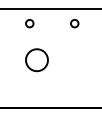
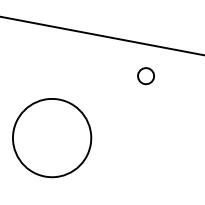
circle: (29, 23) -> (50, 57), removed
circle: (36, 59) -> (51, 136), size x1.67

